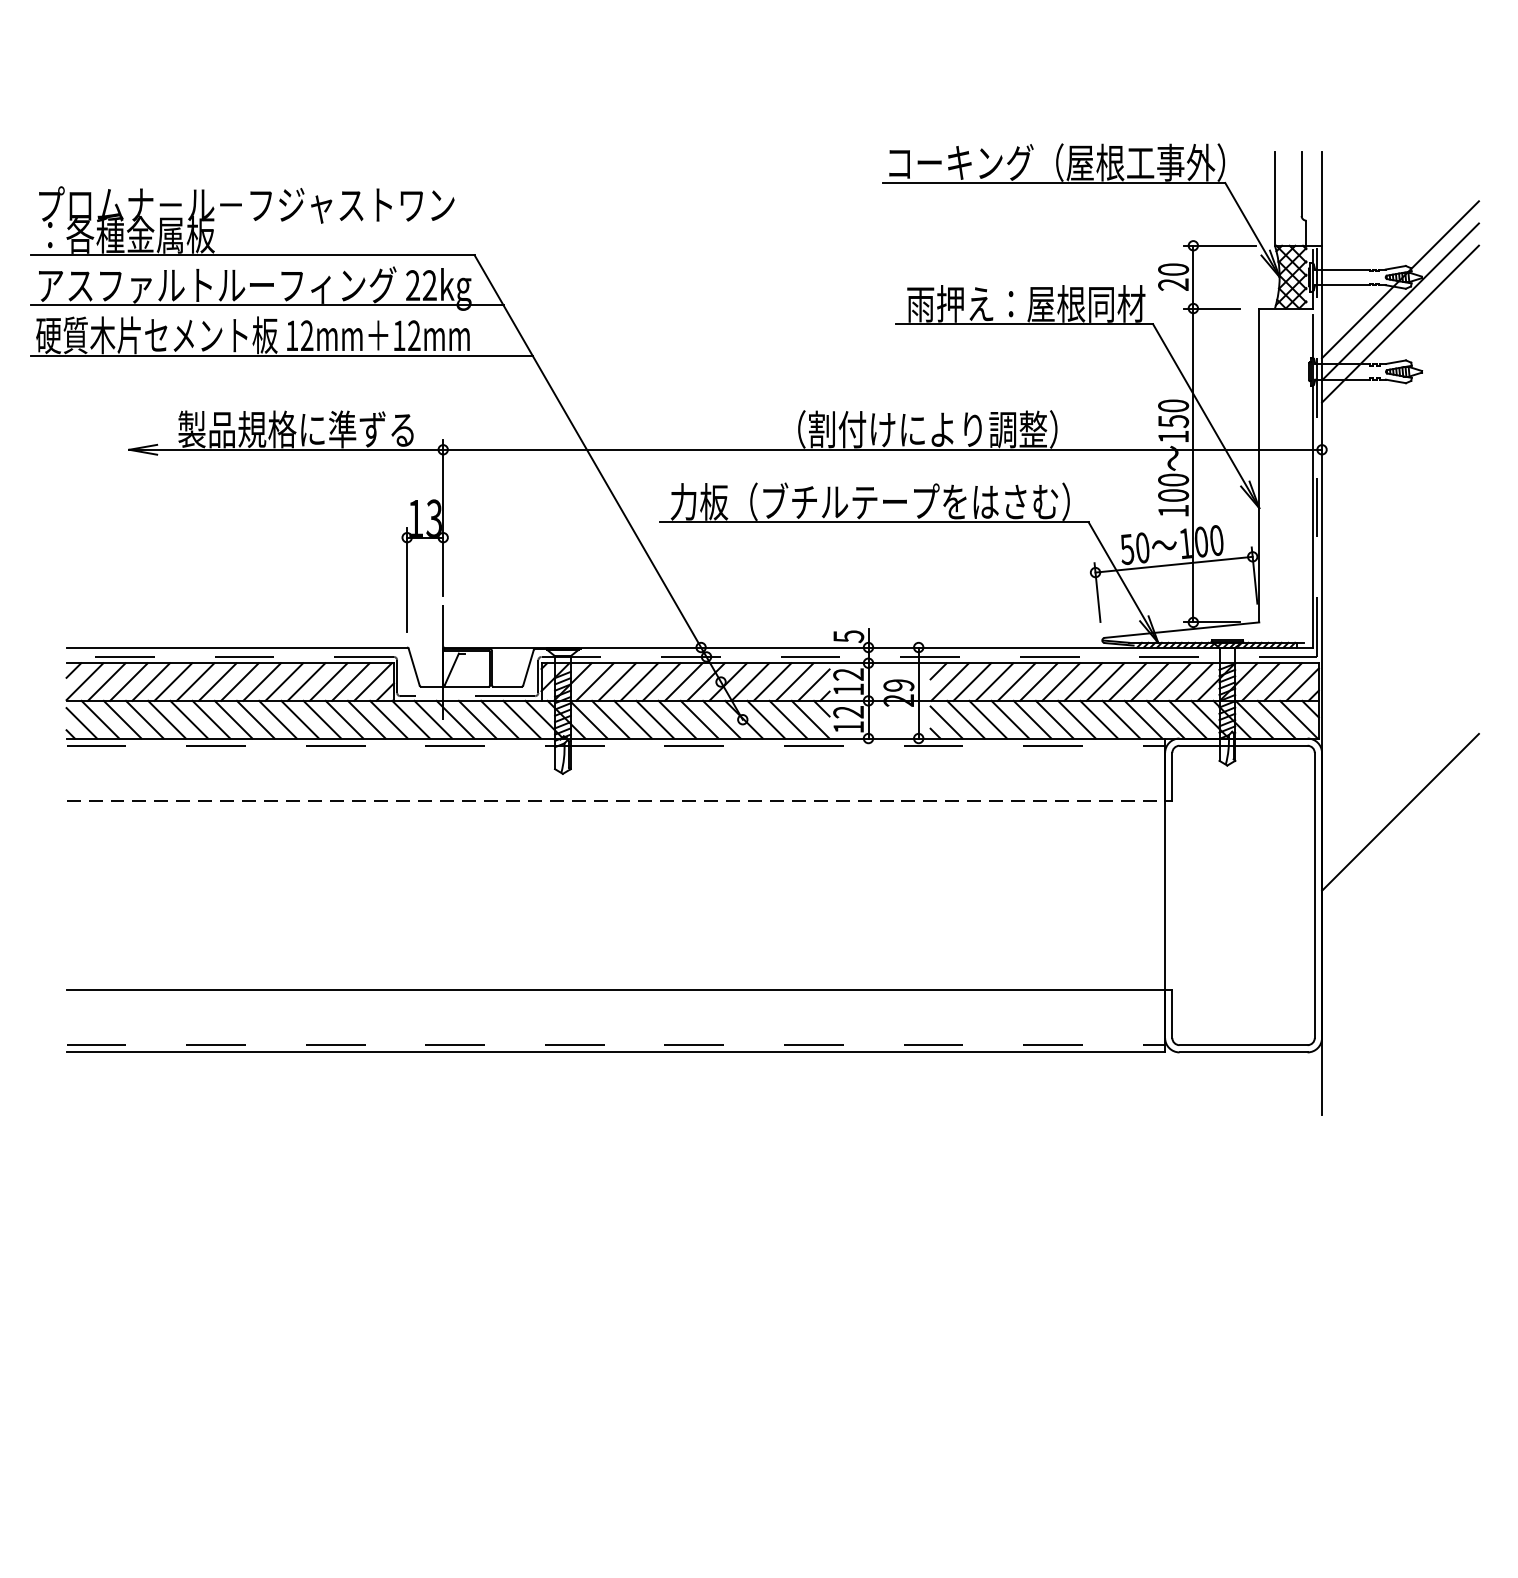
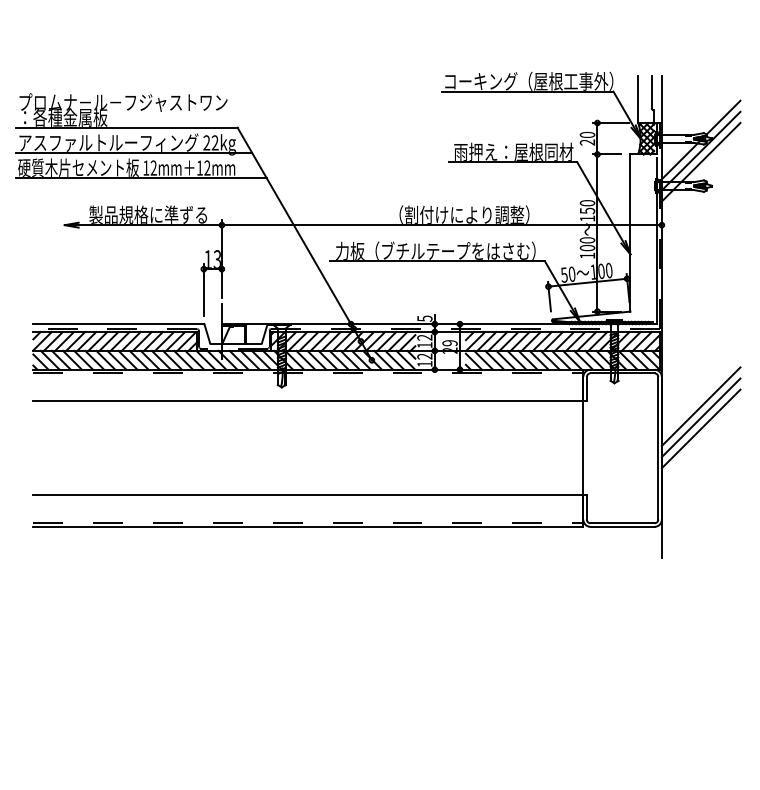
line: (616, 801) -> (308, 401), dashed -> solid
line: (1399, 833) -> (700, 417), added
line: (1399, 855) -> (700, 428), added

